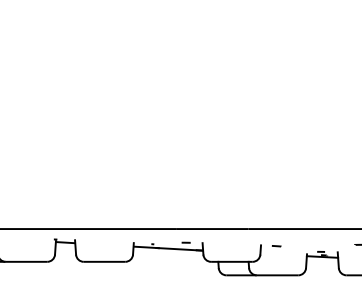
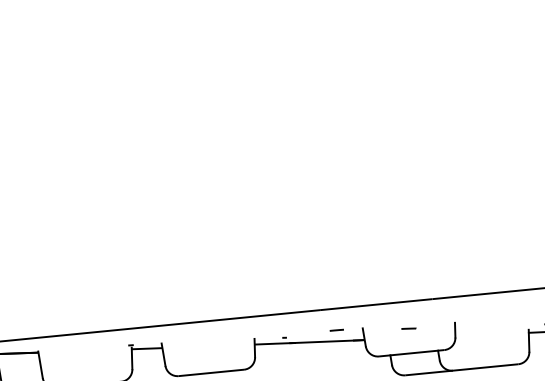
curve: (276, 246) -> (408, 329), moved

